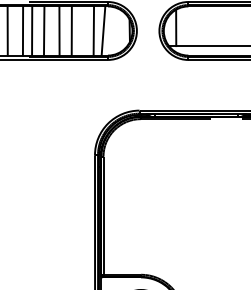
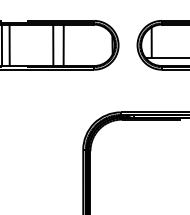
line: (22, 30) -> (22, 44), removed
line: (32, 30) -> (30, 44), removed
line: (43, 30) -> (39, 44), removed
line: (93, 30) -> (81, 44), removed
line: (103, 30) -> (90, 44), removed

